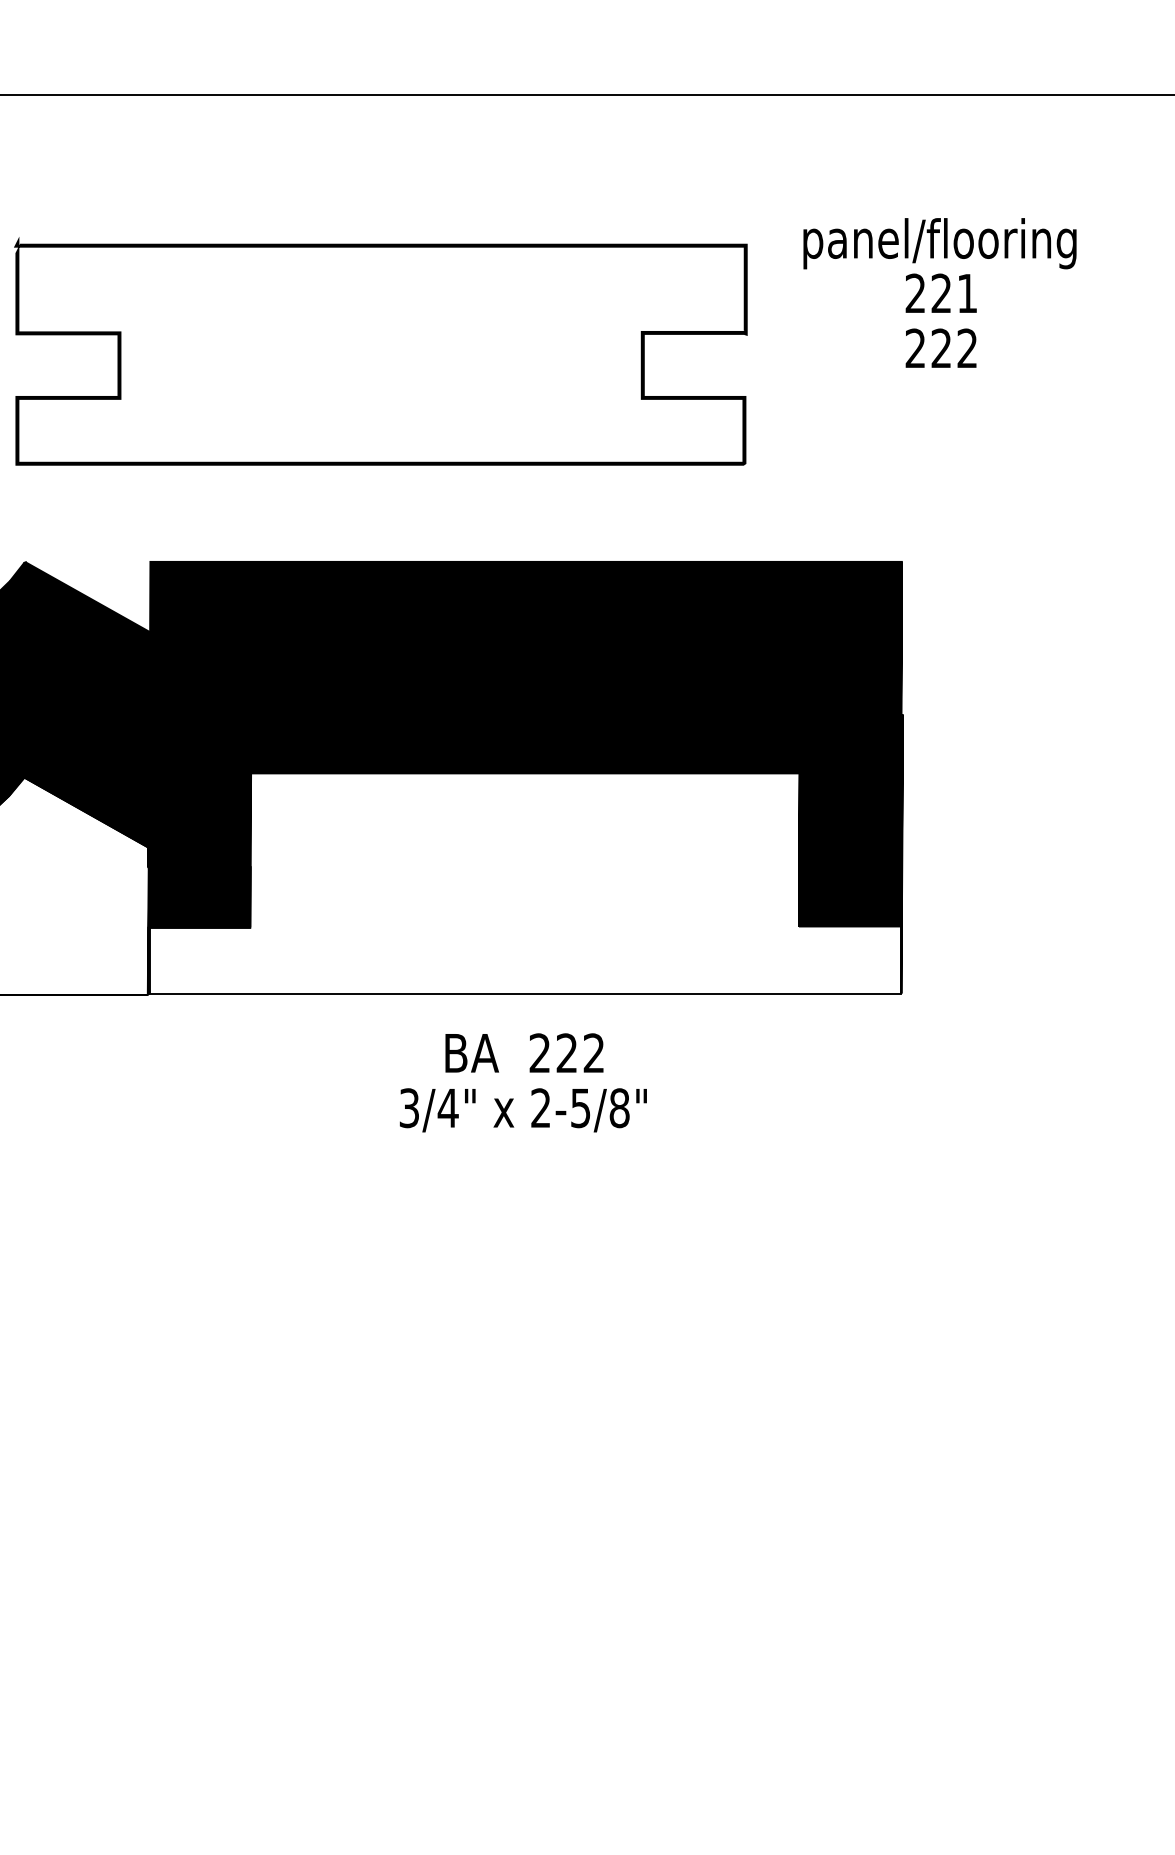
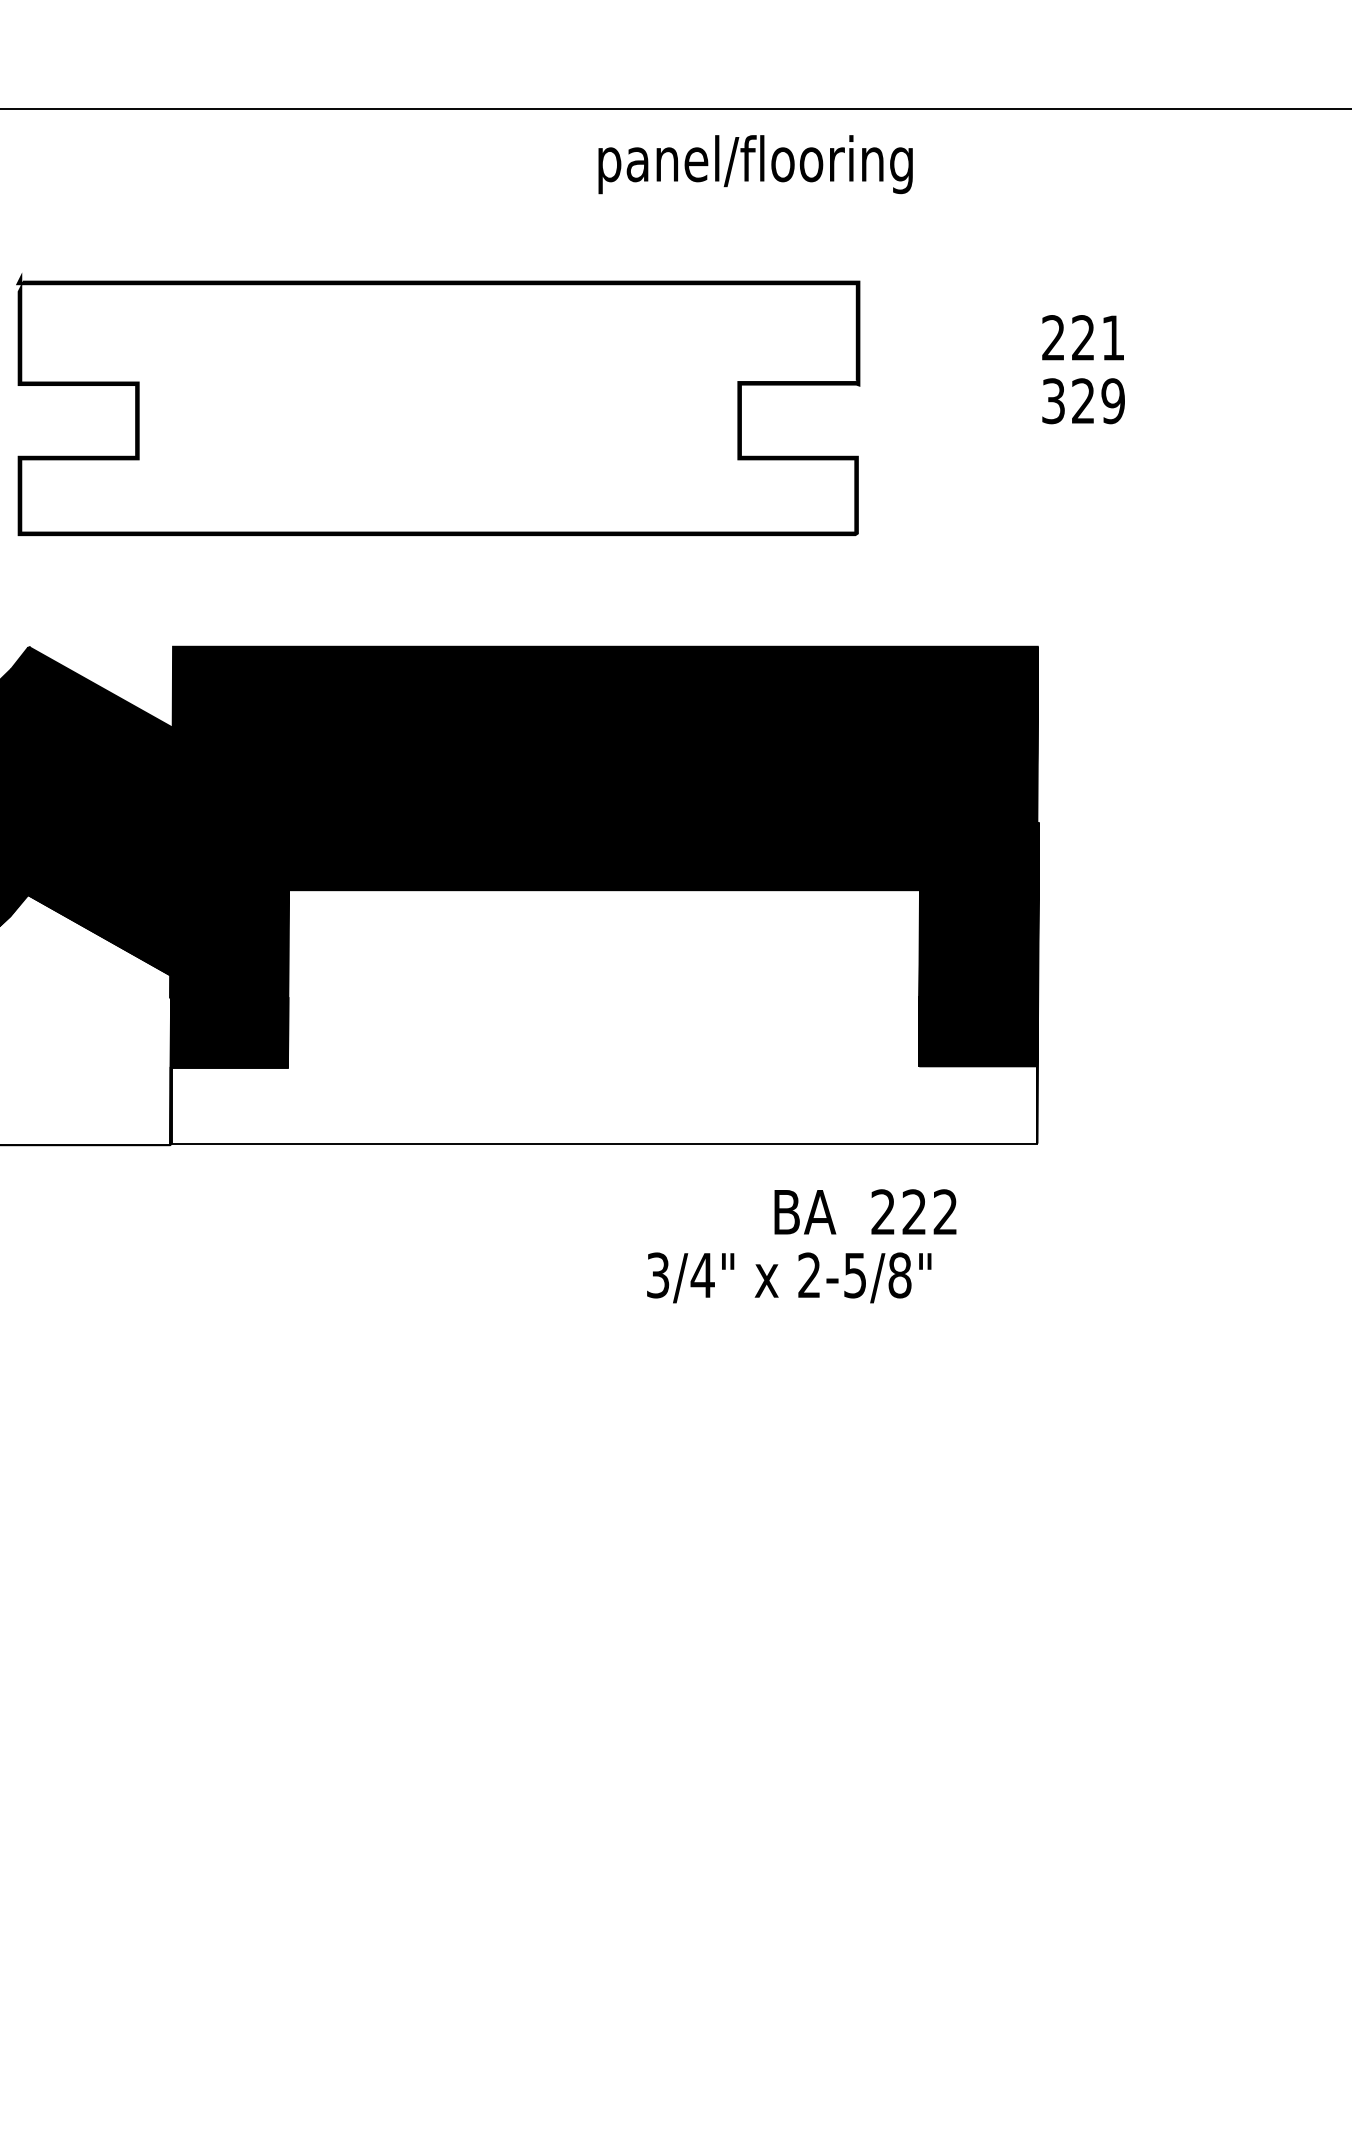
text: (939, 243) -> (755, 164), moved
text: (941, 348) -> (1083, 401), 222 -> 329
text: (524, 1052) -> (865, 1211), moved
text: (523, 1109) -> (789, 1277), moved

